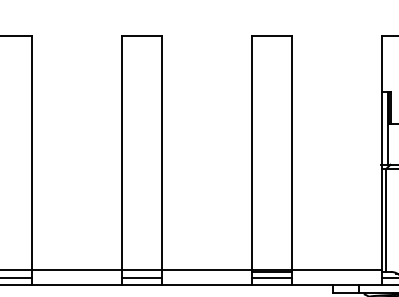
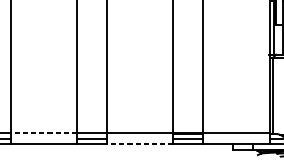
line: (77, 270) -> (44, 133), solid -> dashed
line: (206, 284) -> (139, 143), solid -> dashed

